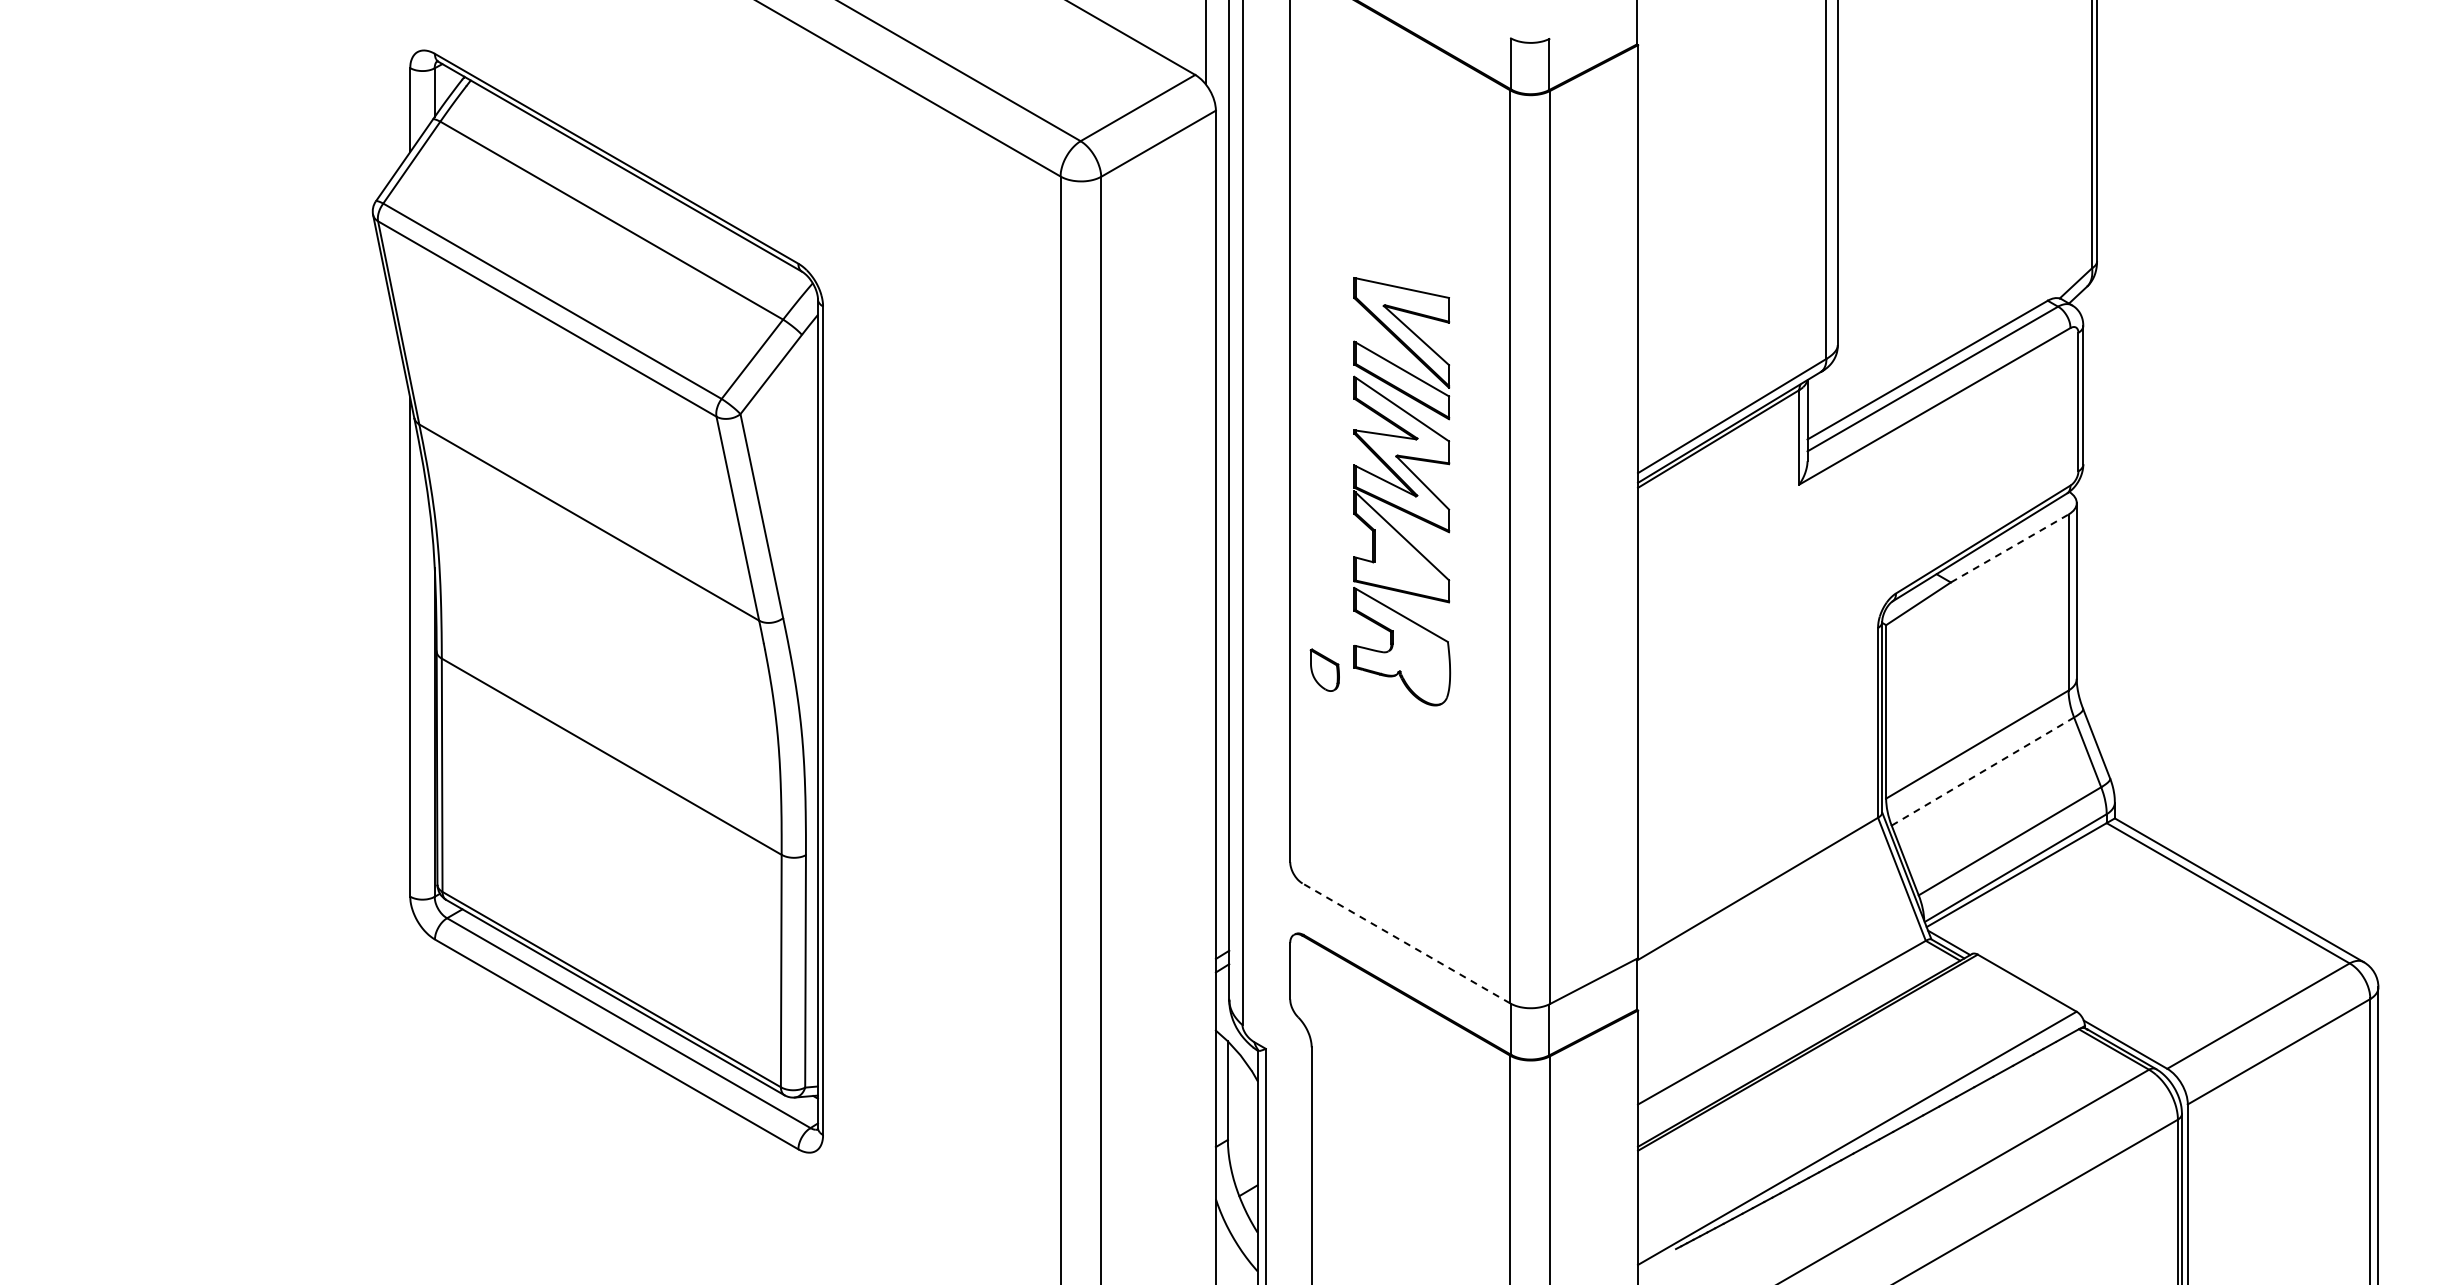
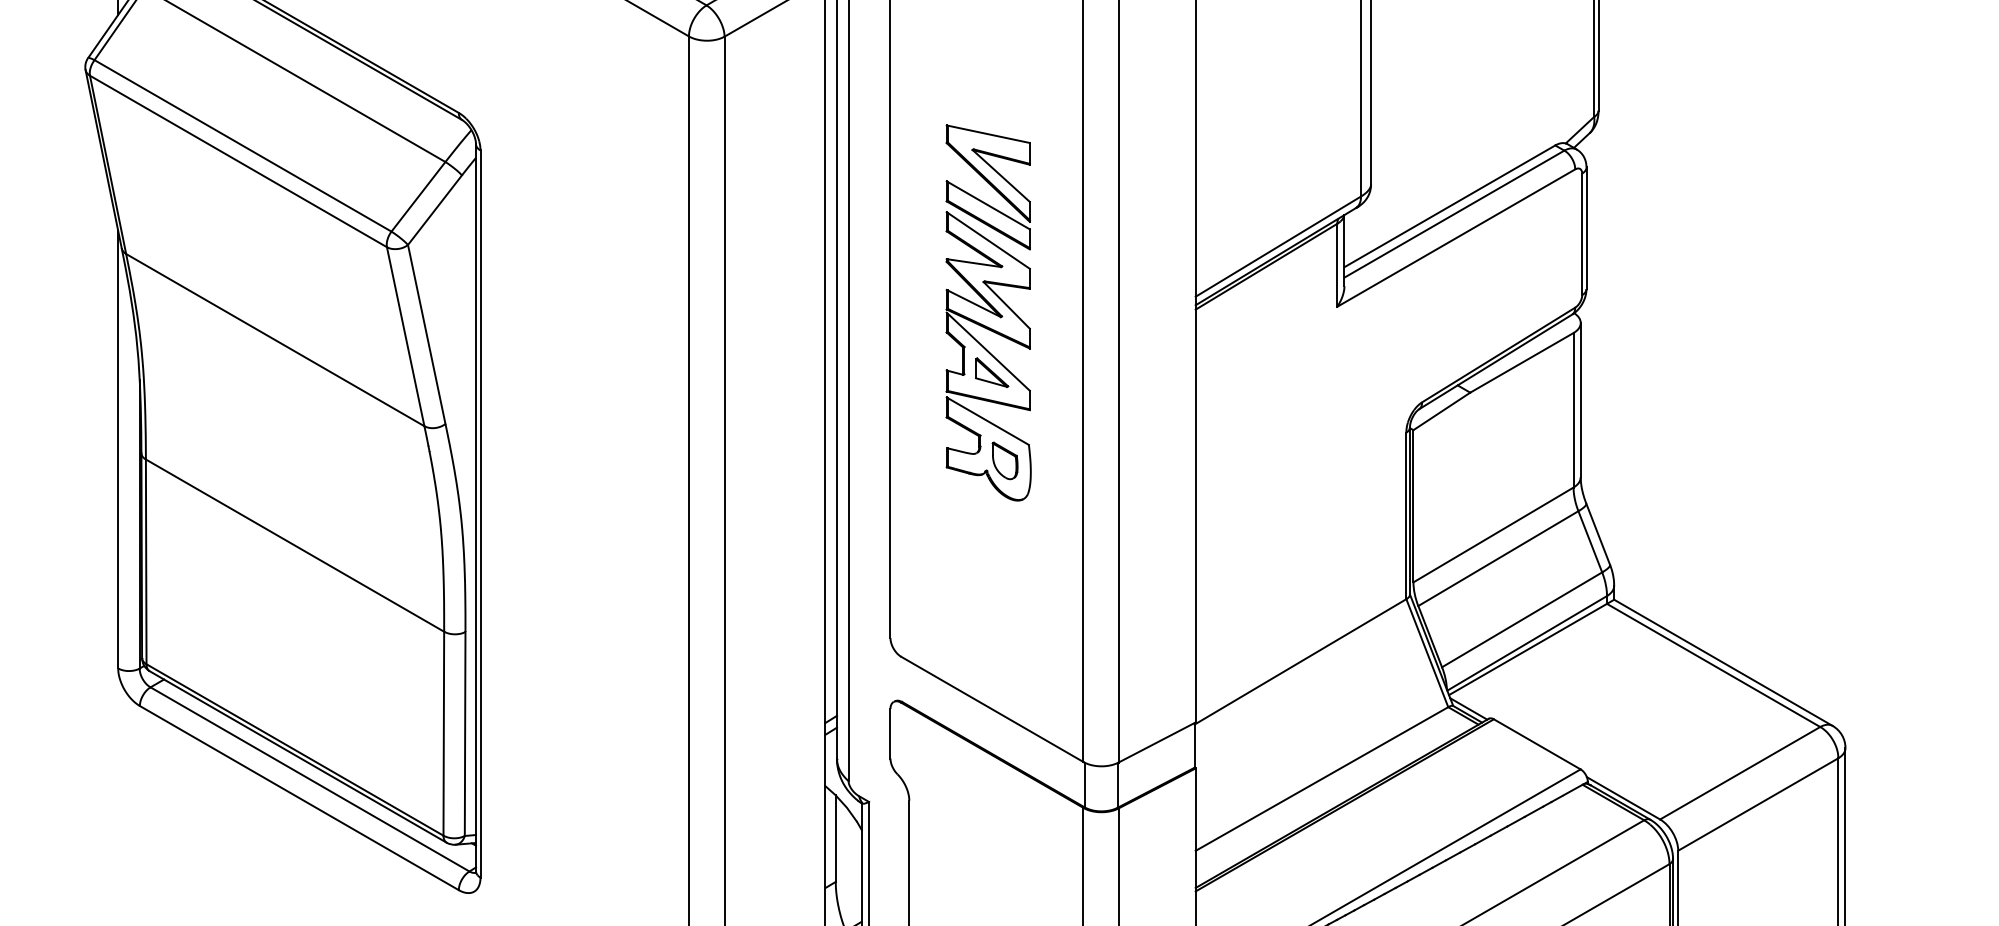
line: (2009, 548) -> (1521, 362), dashed -> solid
part: (1405, 559) -> (991, 372), added
part: (1324, 669) -> (1004, 460), moved
line: (1983, 771) -> (1498, 558), dashed -> solid
line: (1406, 943) -> (992, 709), dashed -> solid

